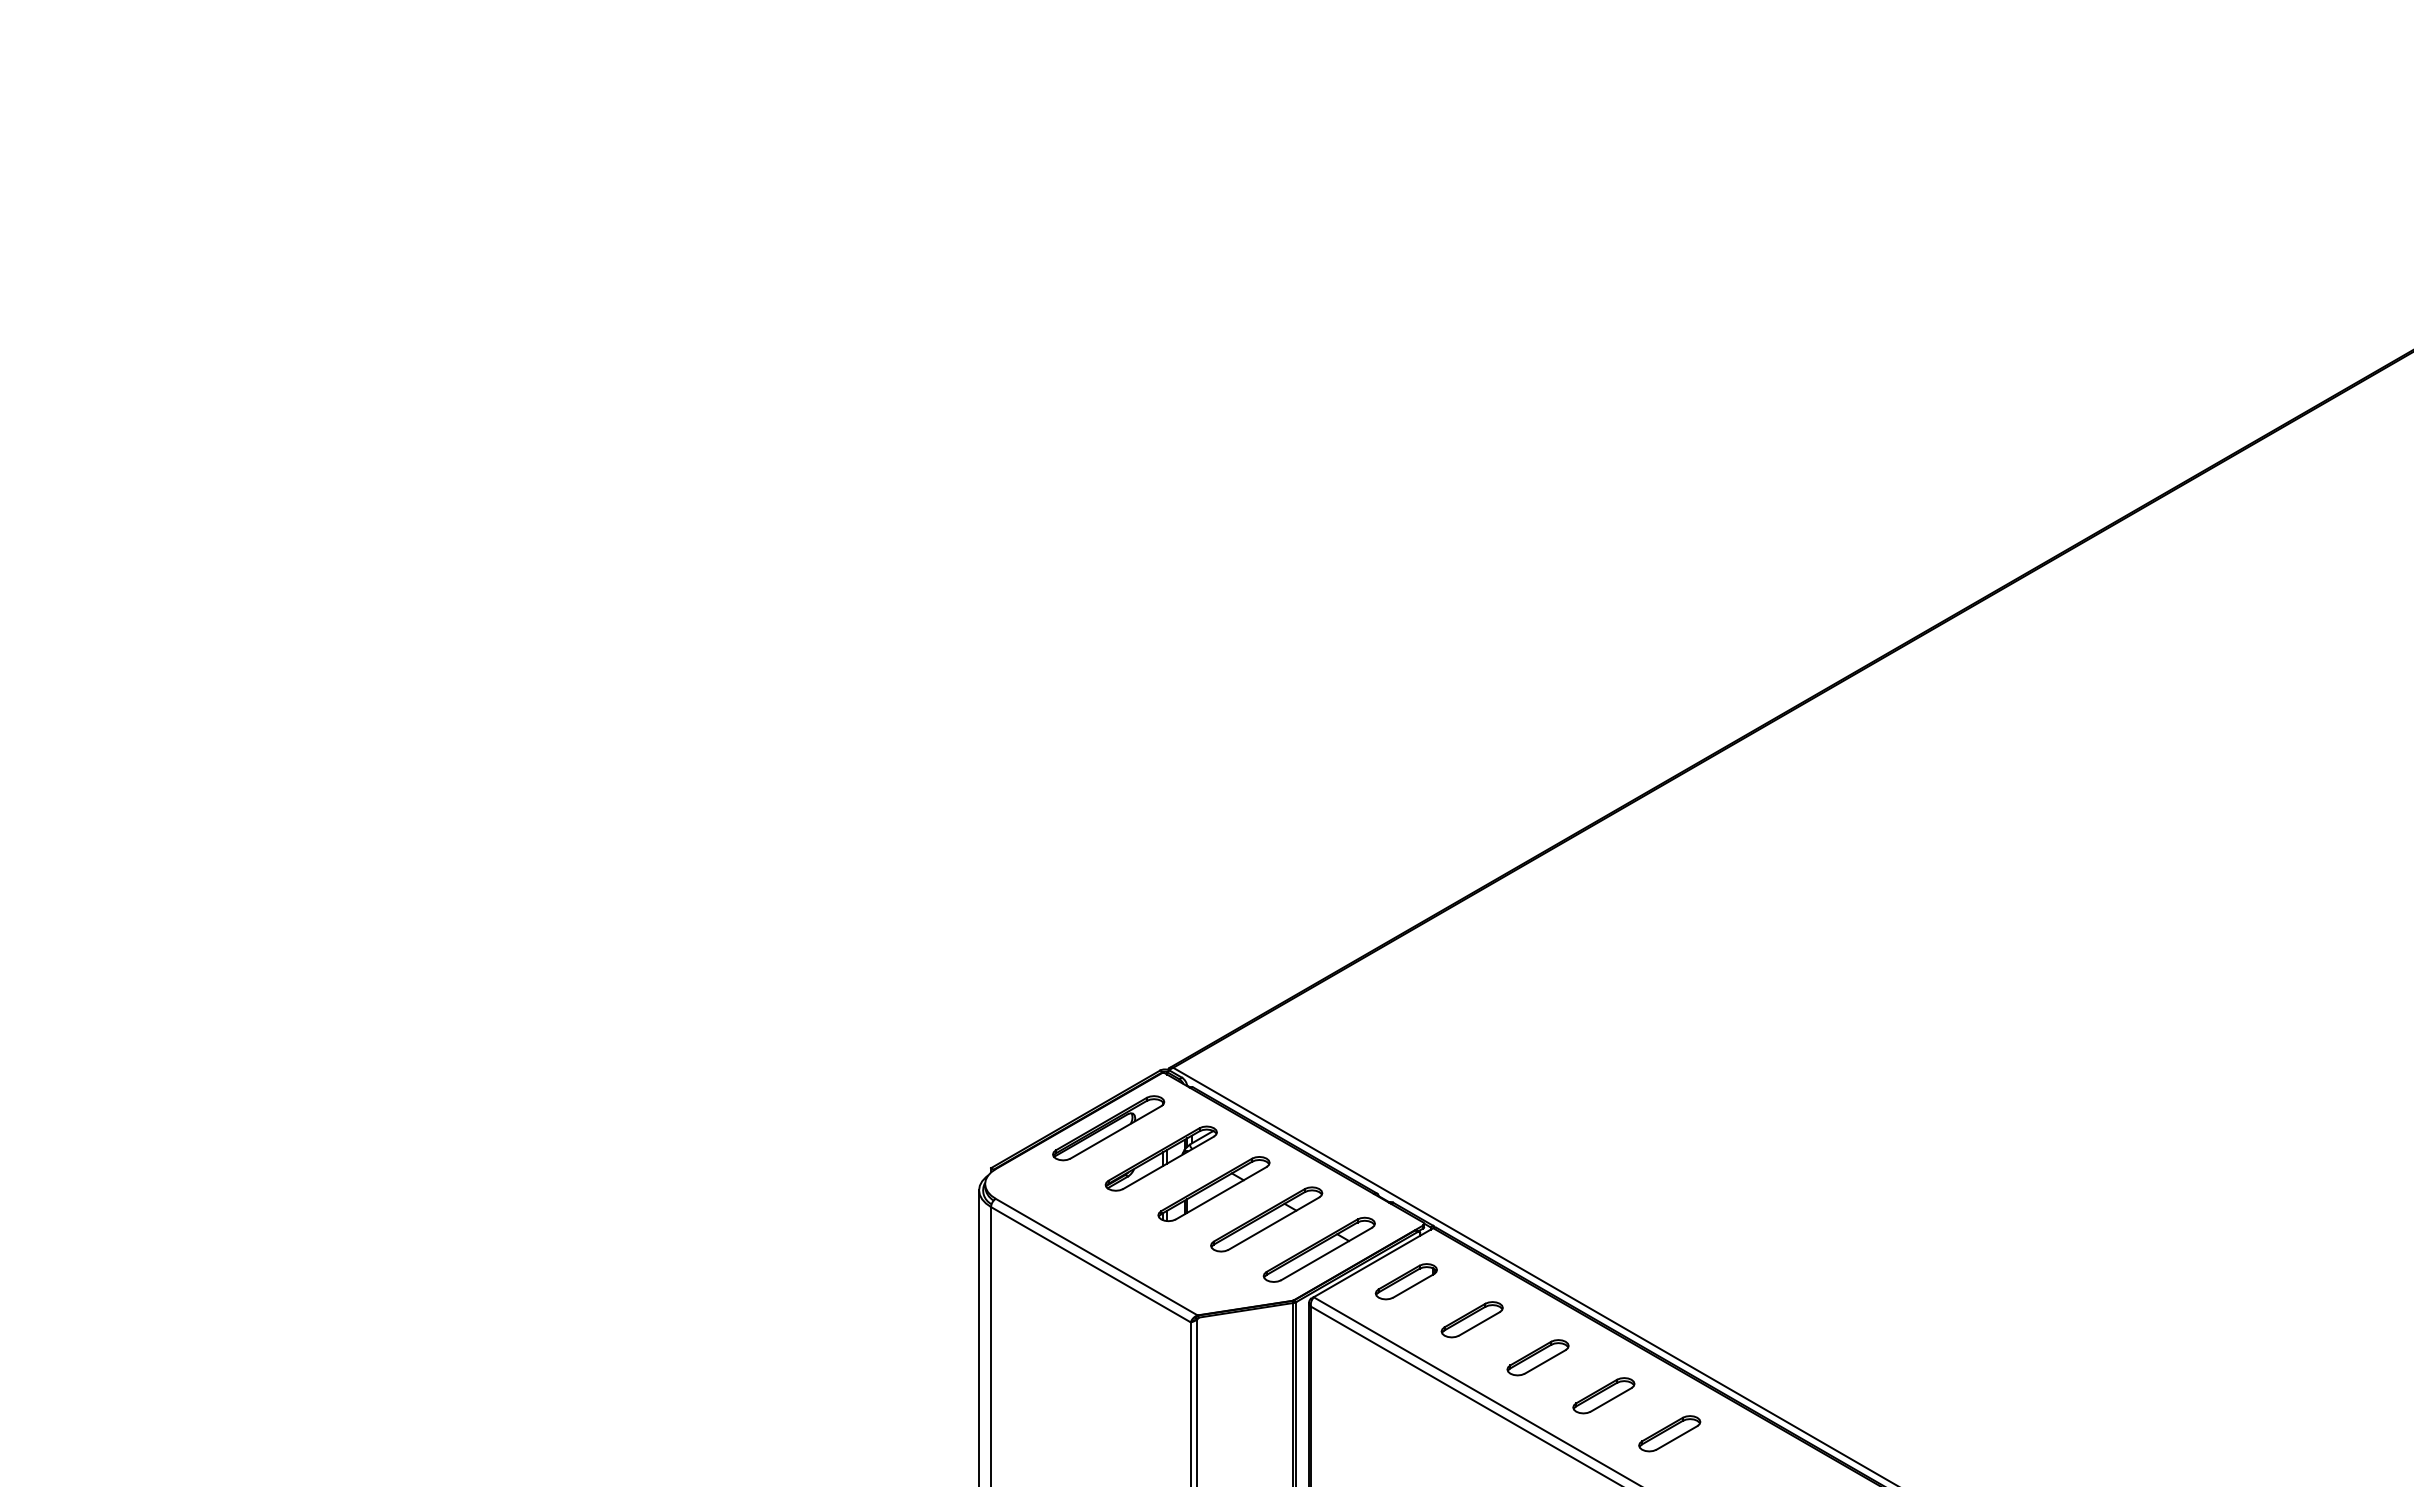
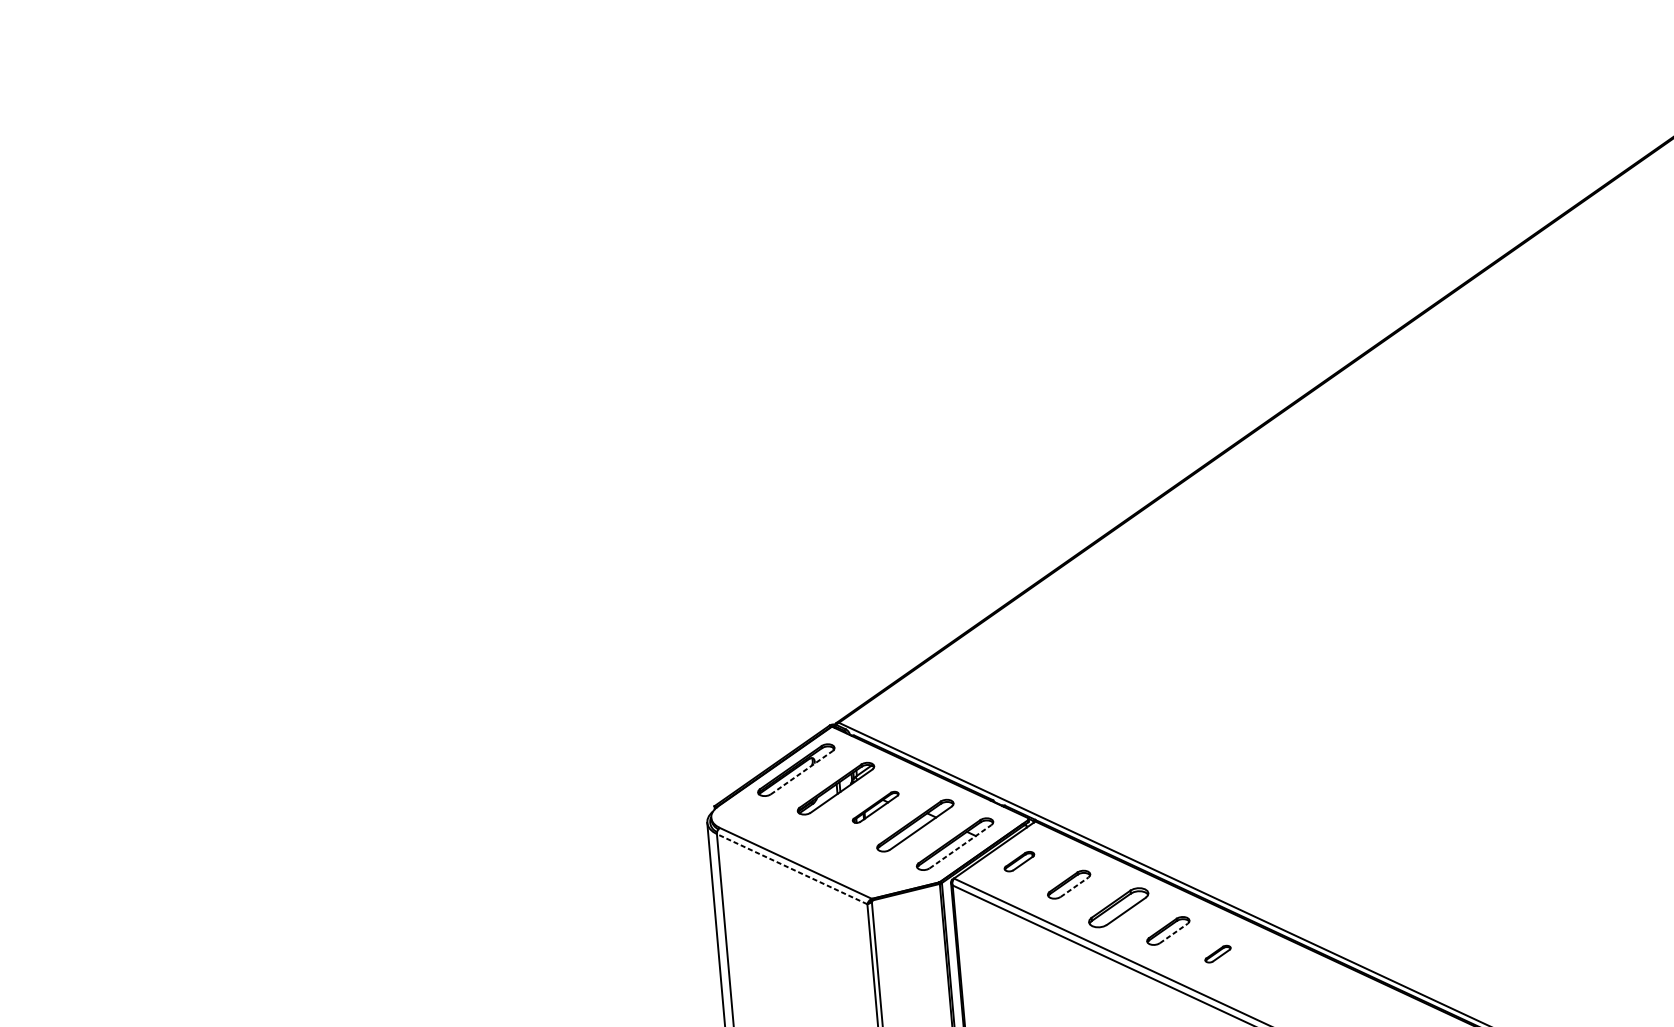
line: (1116, 1132) -> (802, 772), solid -> dashed
part: (1213, 1189) -> (875, 807), size x0.6
line: (1327, 1253) -> (961, 846), solid -> dashed
line: (1090, 1264) -> (791, 869), solid -> dashed
part: (1405, 1281) -> (1018, 861), size x0.7
line: (1479, 1323) -> (1074, 886), solid -> dashed
part: (1537, 1357) -> (1118, 907), size x1.4
line: (1611, 1399) -> (1174, 933), solid -> dashed
part: (1669, 1433) -> (1217, 953), size x0.6

